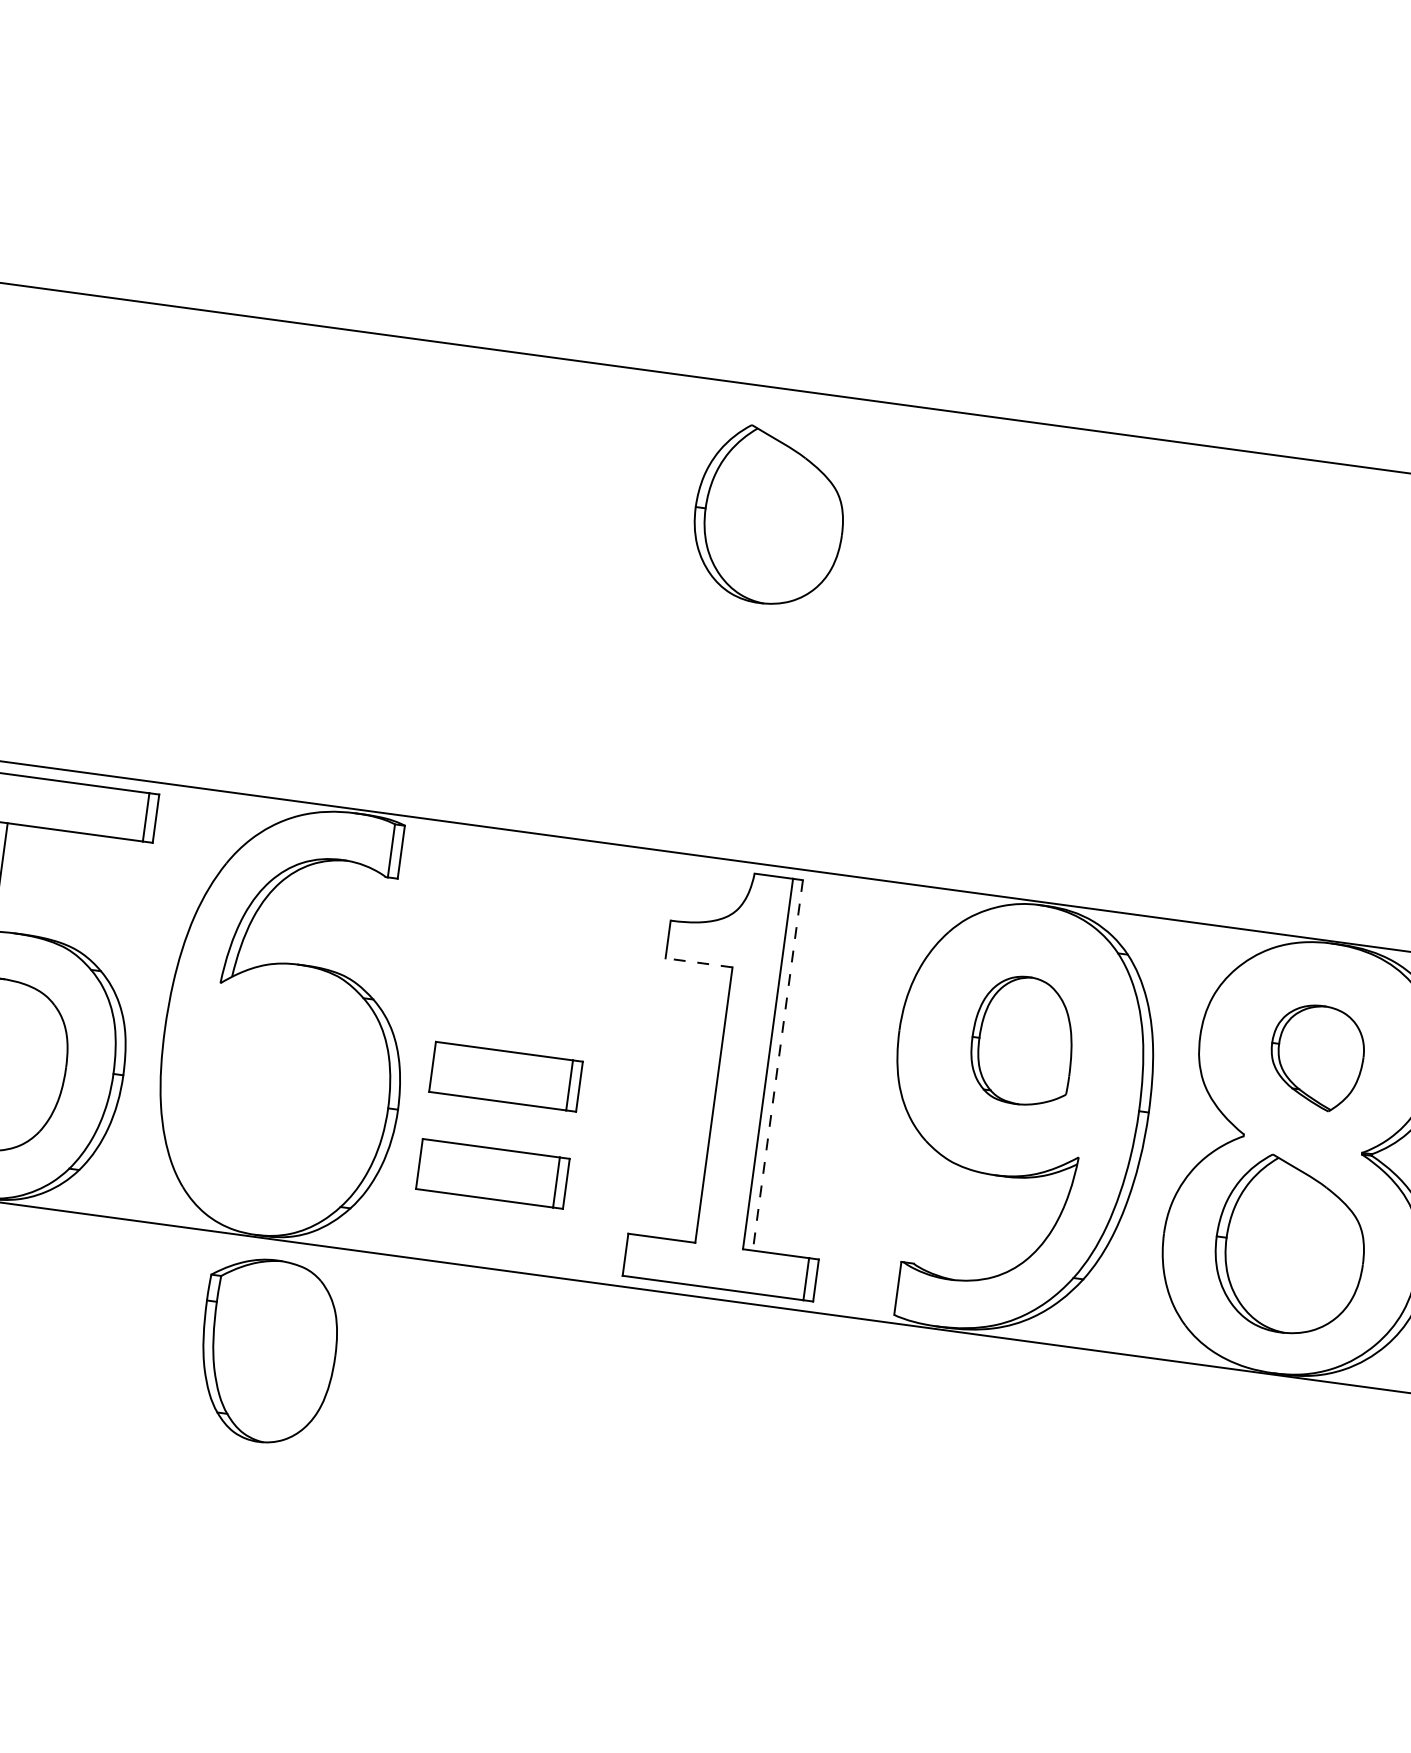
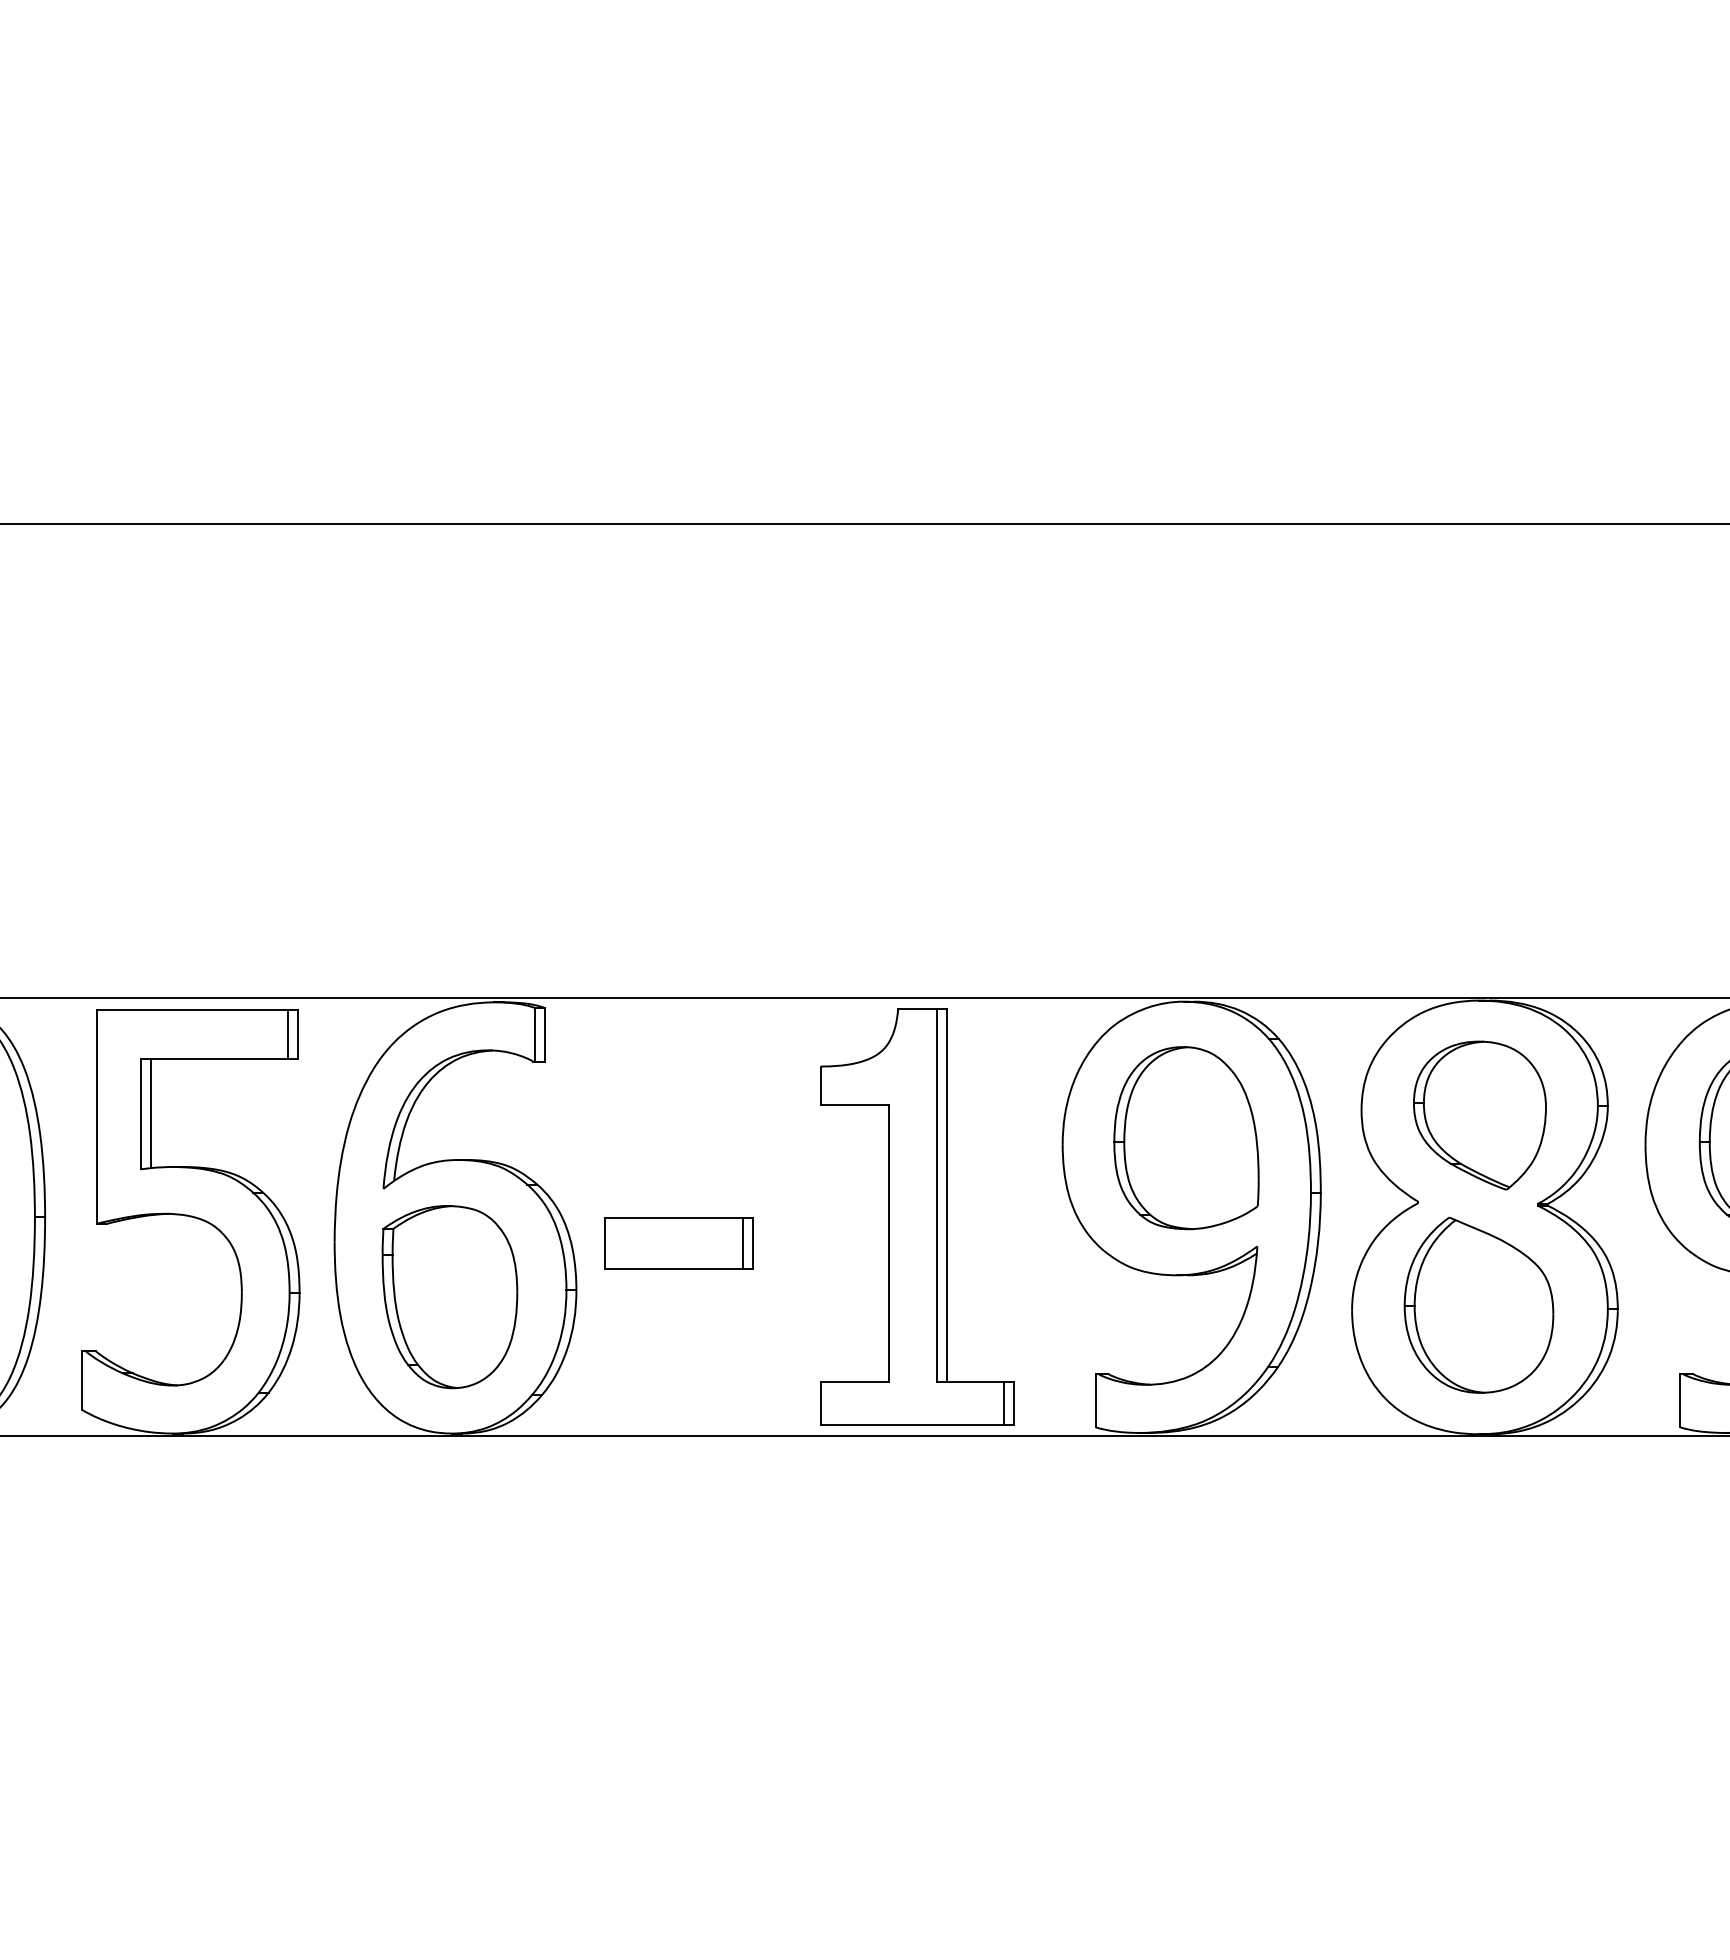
part: (769, 516) -> (864, 652), removed
line: (699, 962) -> (855, 1104), dashed -> solid
part: (1022, 1040) -> (1186, 1138), size x1.43
part: (1316, 1057) -> (1479, 1115), size x1.43
line: (777, 1065) -> (946, 1195), dashed -> solid
part: (492, 1174) -> (678, 1341), removed
part: (267, 1351) -> (449, 1297), moved

